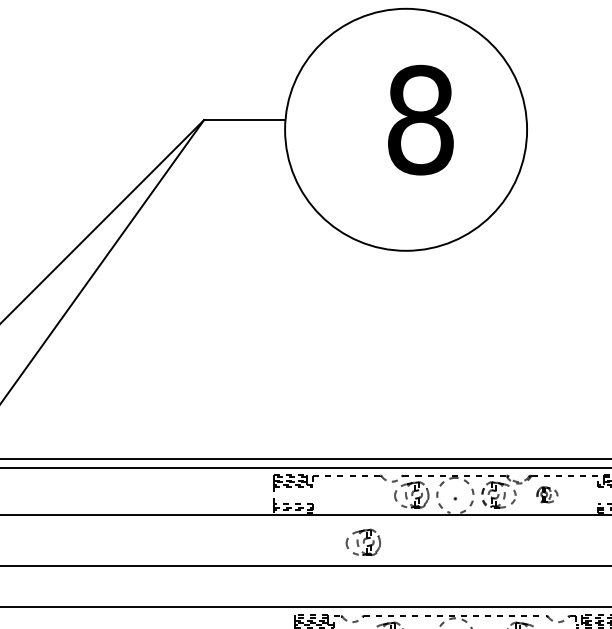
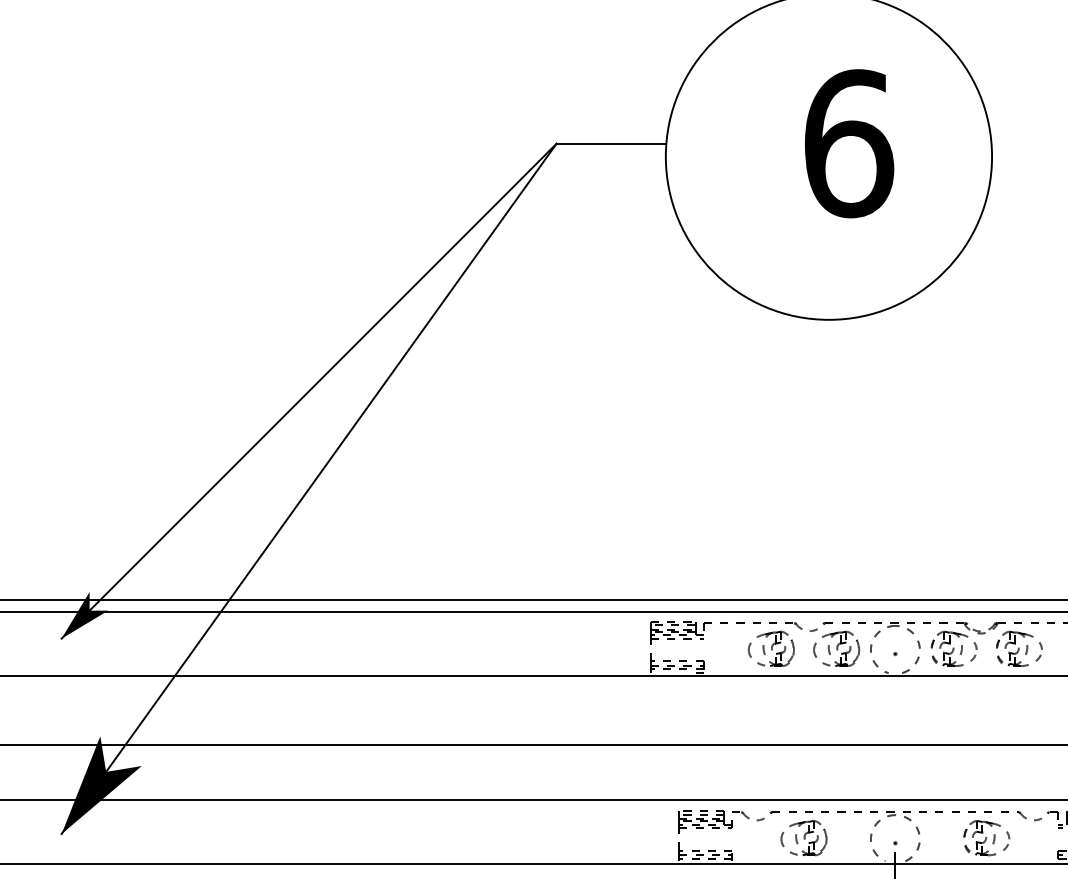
text: (421, 119) -> (849, 143), 8 -> 6
part: (547, 494) -> (1019, 648), size x1.67
part: (362, 542) -> (770, 648), moved

